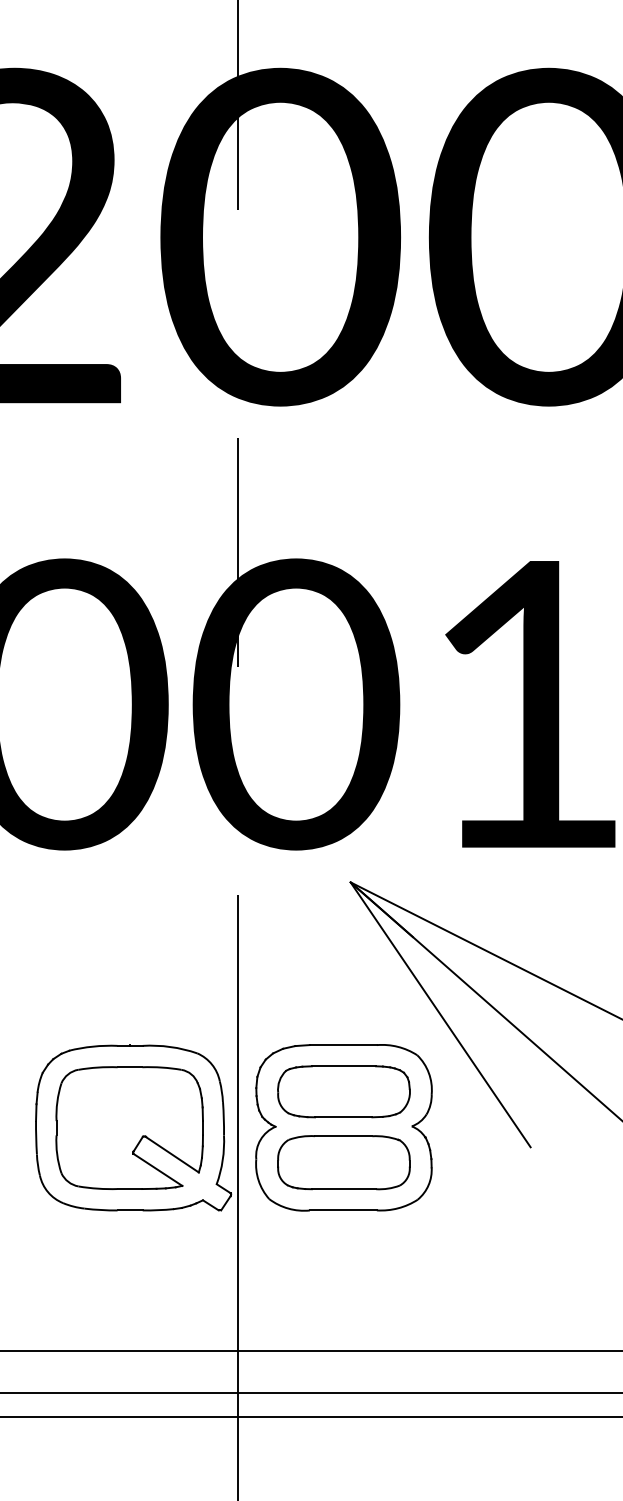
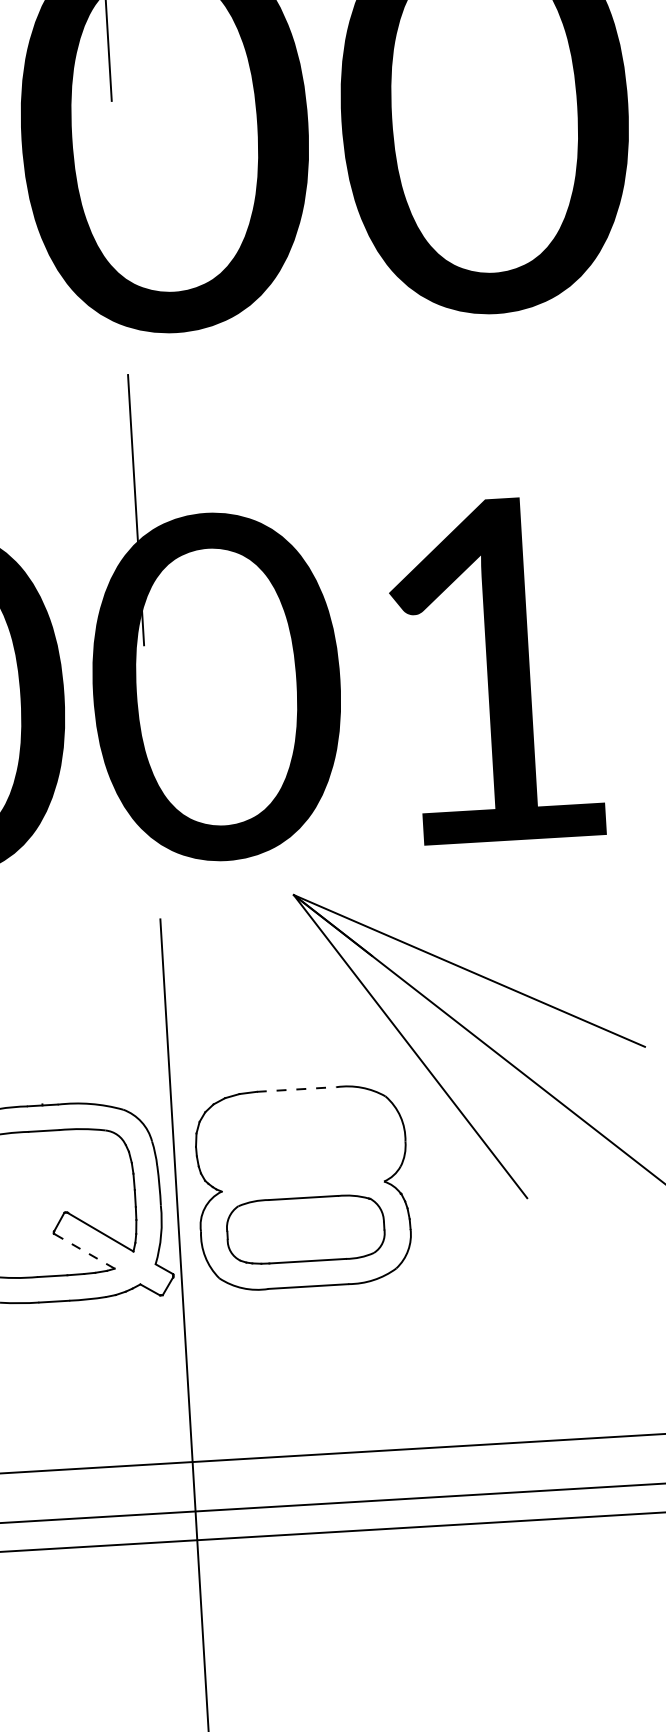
line: (343, 1045) -> (296, 1089), solid -> dashed
part: (343, 1091) -> (300, 1144), removed
line: (157, 1169) -> (84, 1250), solid -> dashed

